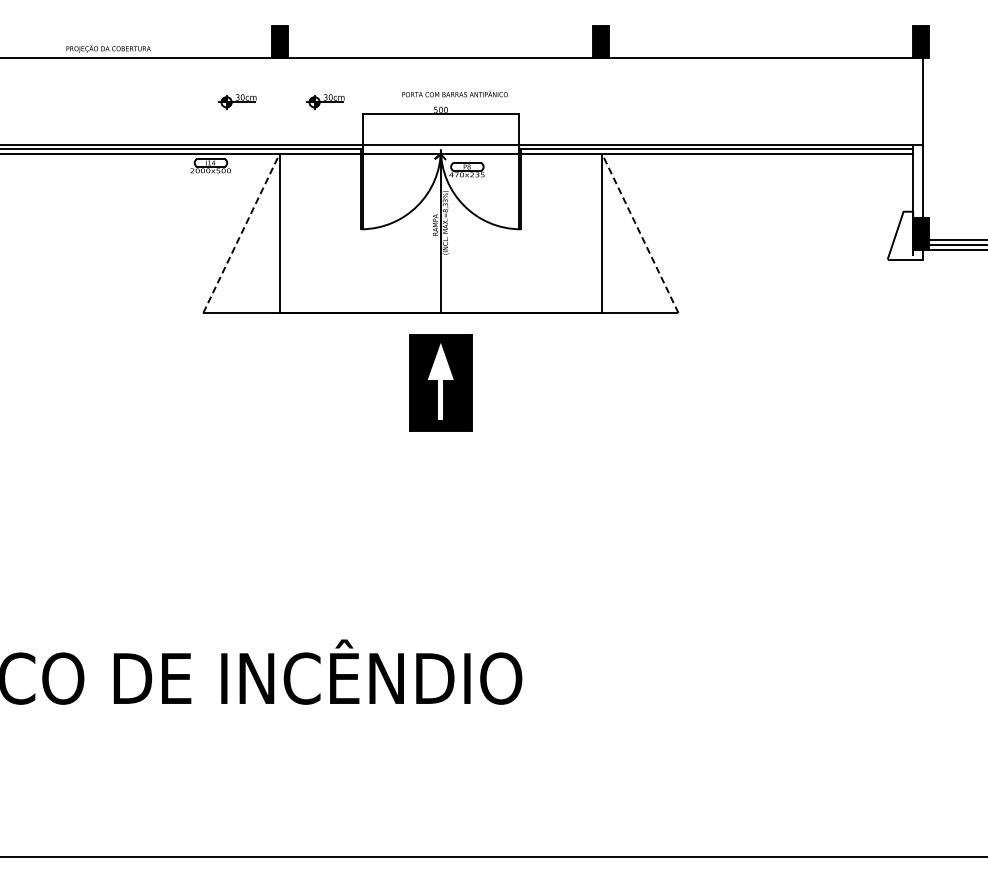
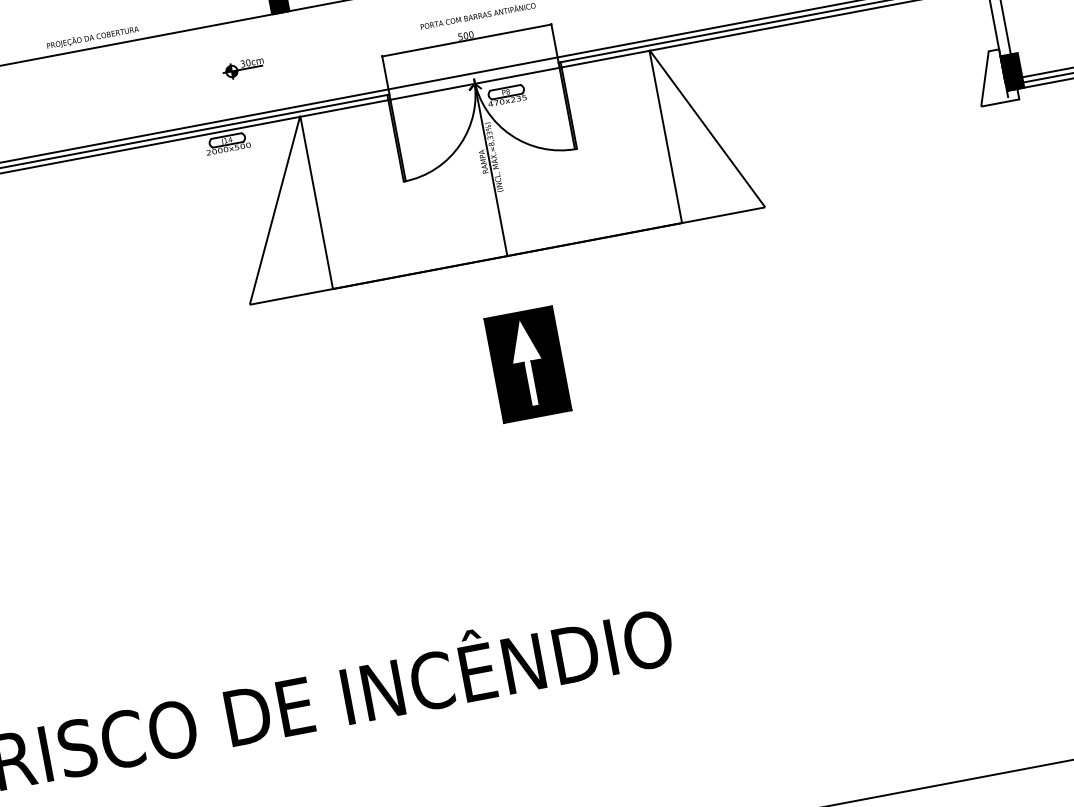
part: (325, 101) -> (338, 50), removed
line: (241, 233) -> (274, 210), dashed -> solid
line: (640, 233) -> (707, 128), dashed -> solid
part: (440, 382) -> (527, 364), moved

